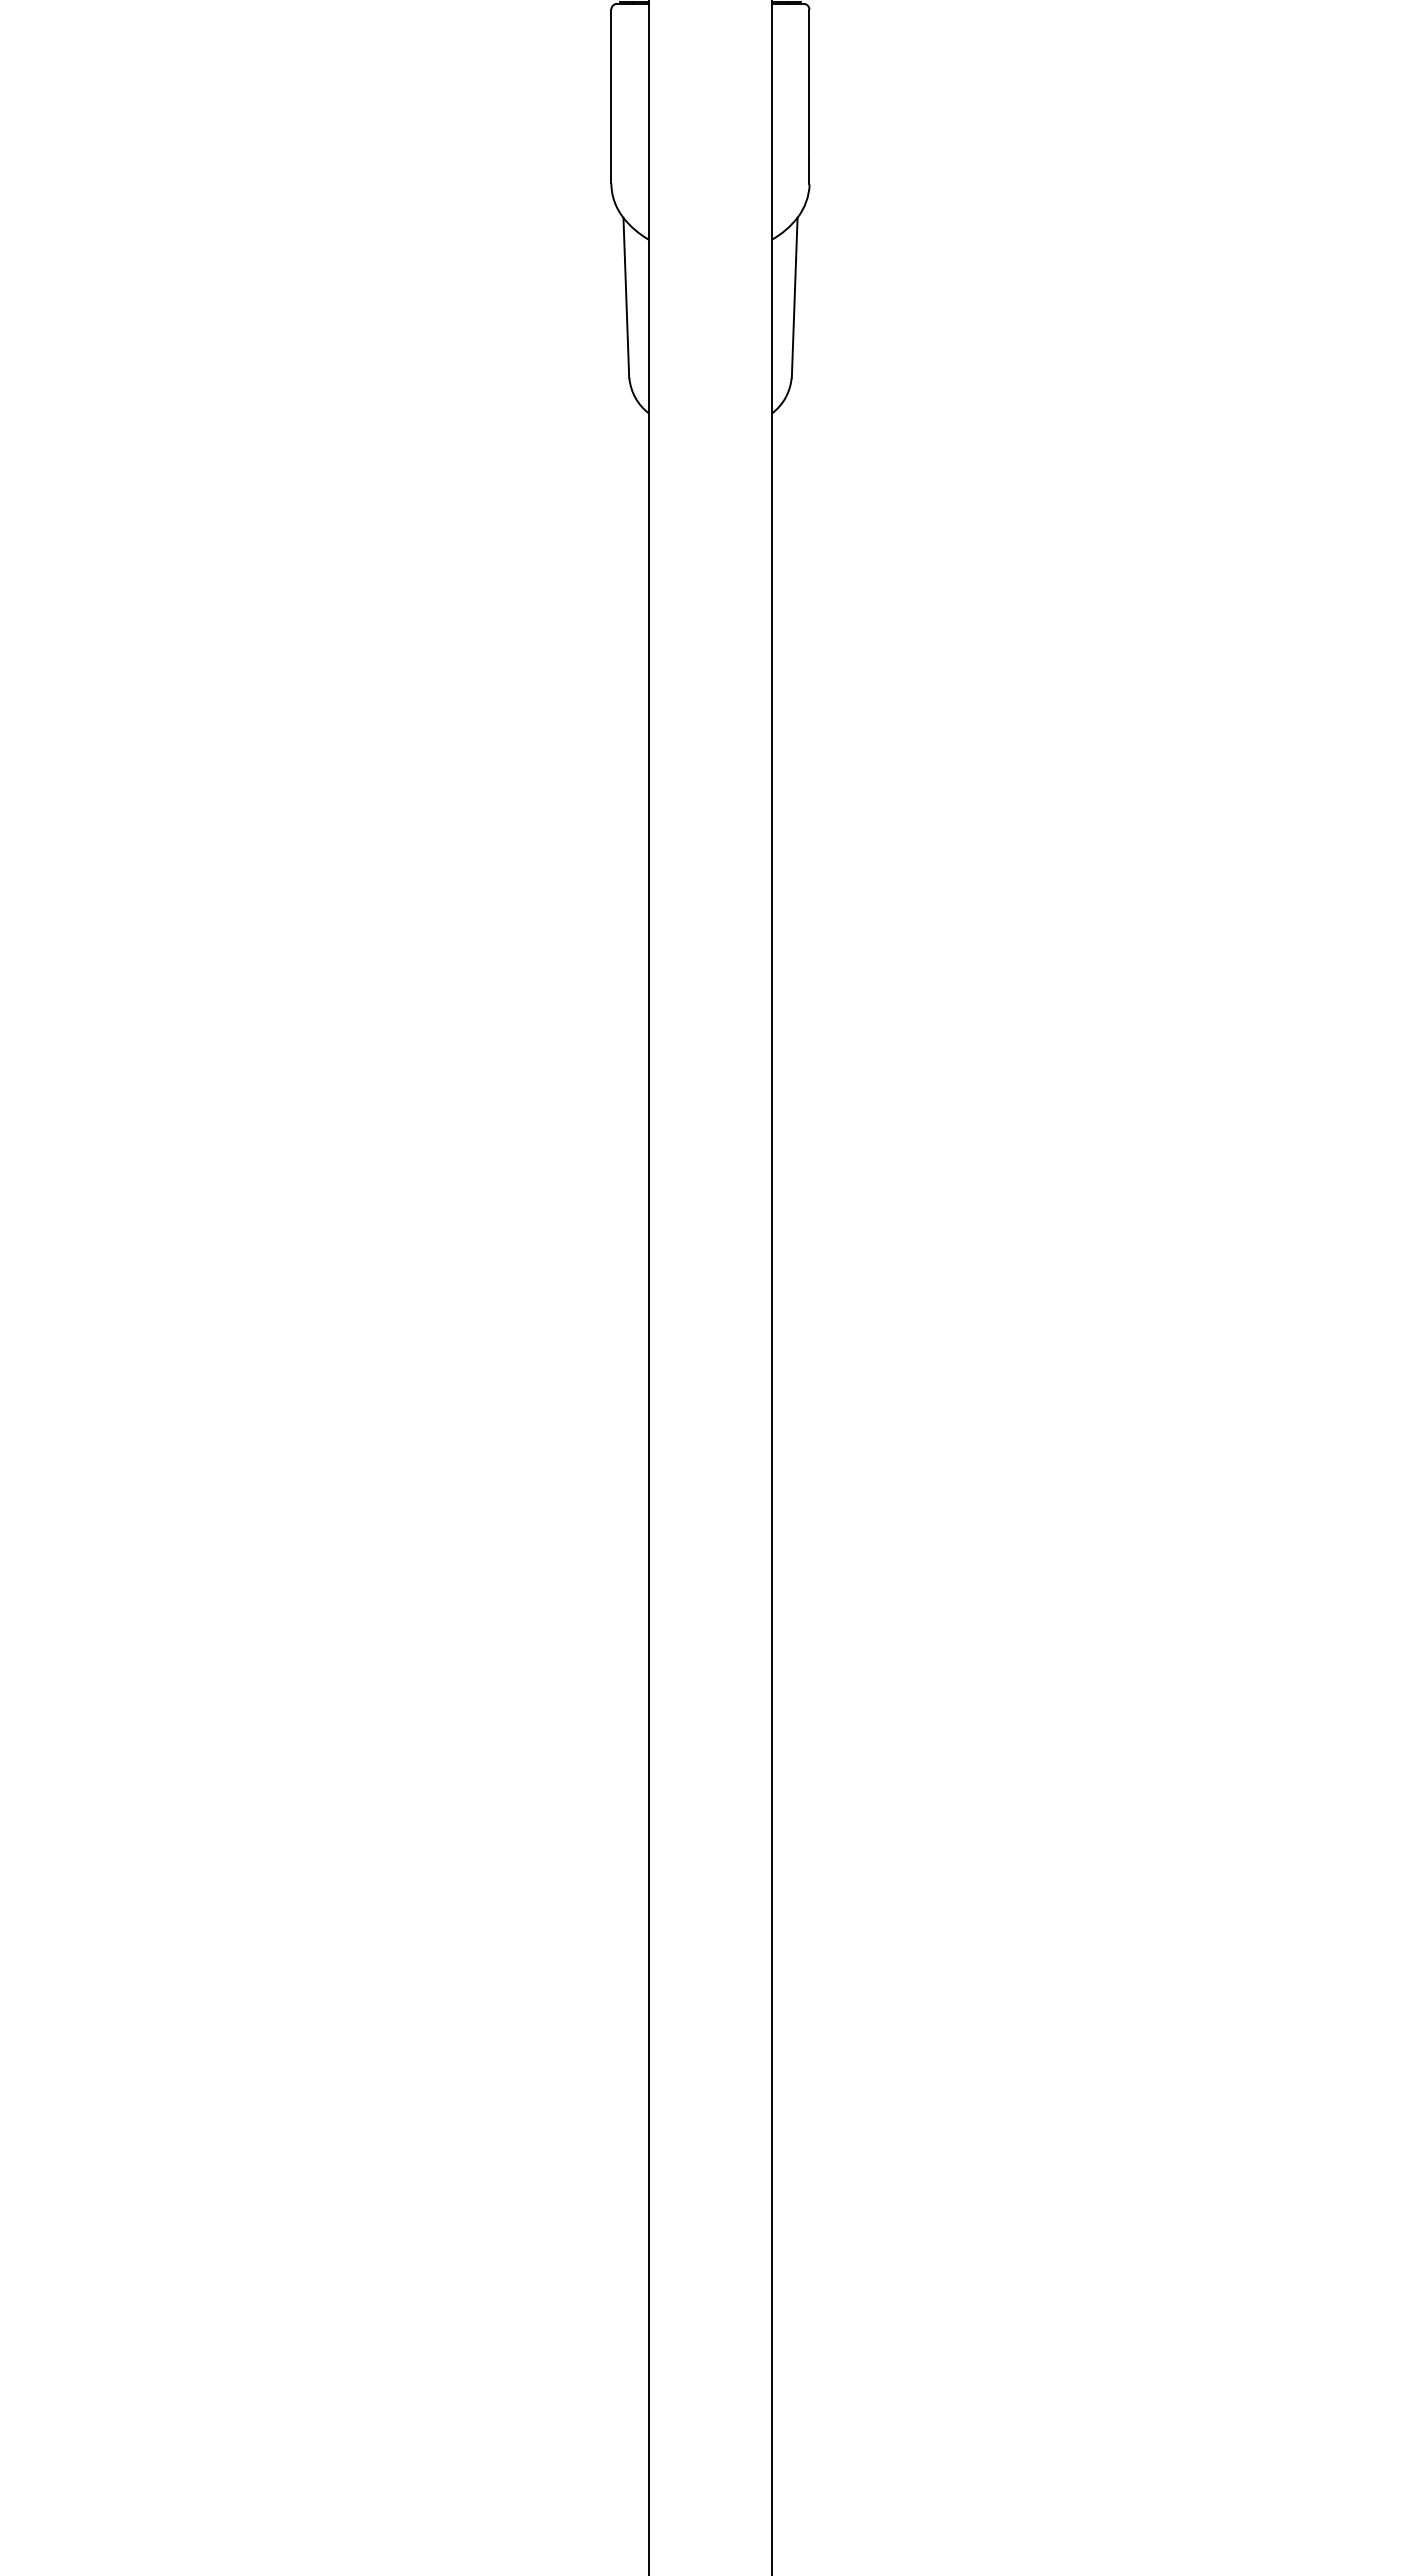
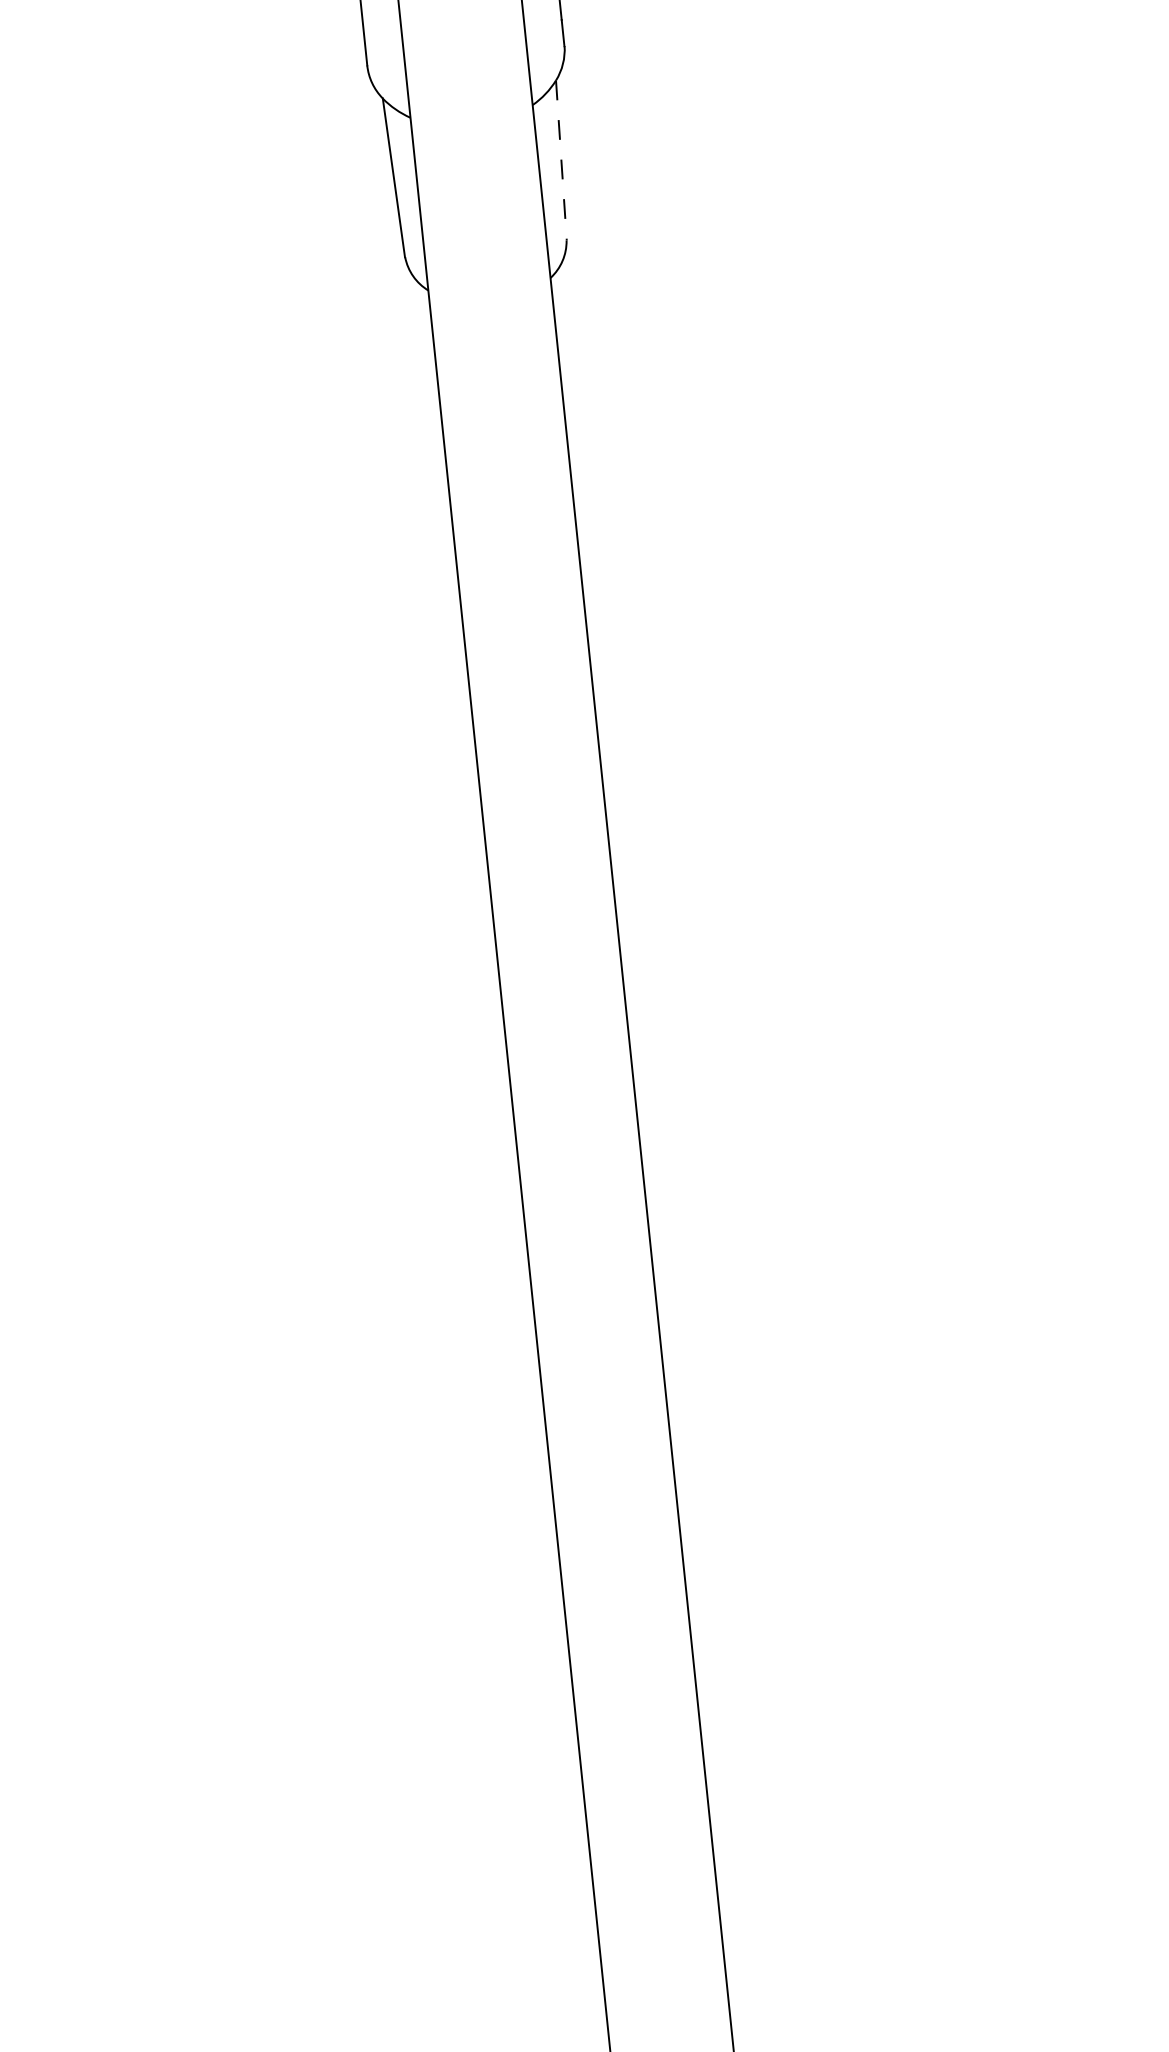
line: (794, 298) -> (561, 161), solid -> dashed

